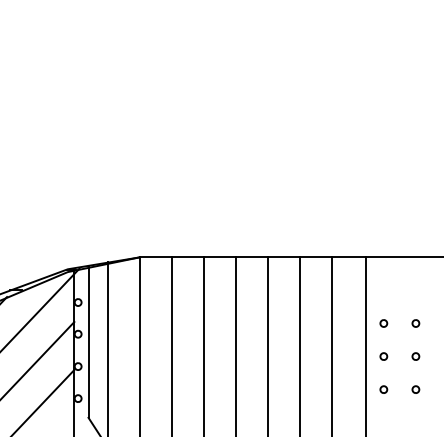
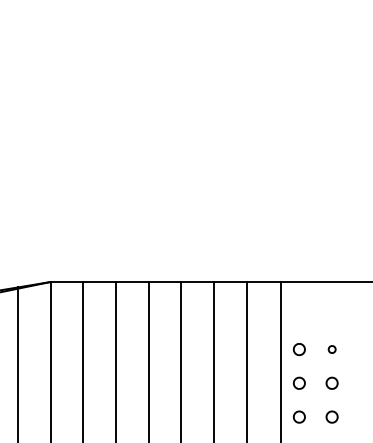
part: (383, 323) -> (299, 349), size x1.6
part: (383, 356) -> (299, 383), size x1.6
part: (415, 356) -> (331, 383), size x1.6
part: (383, 389) -> (299, 416), size x1.6
part: (415, 389) -> (331, 416), size x1.6

